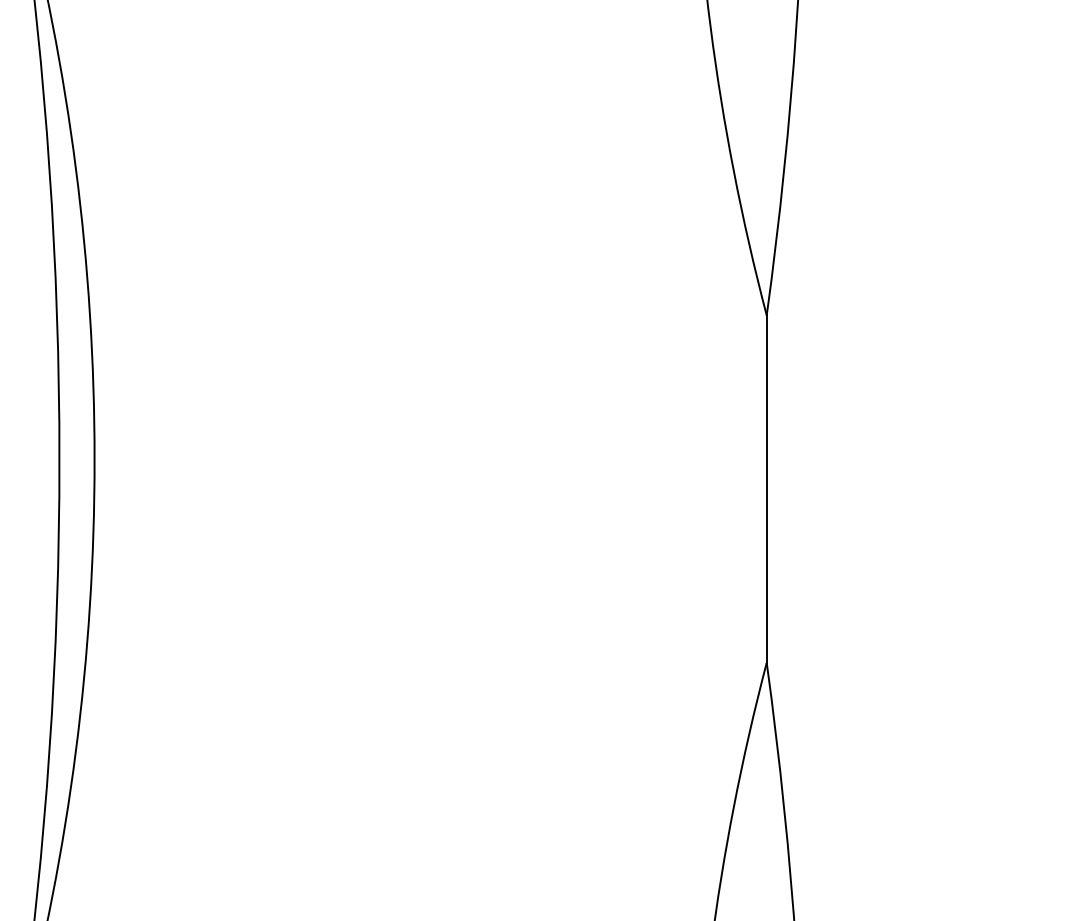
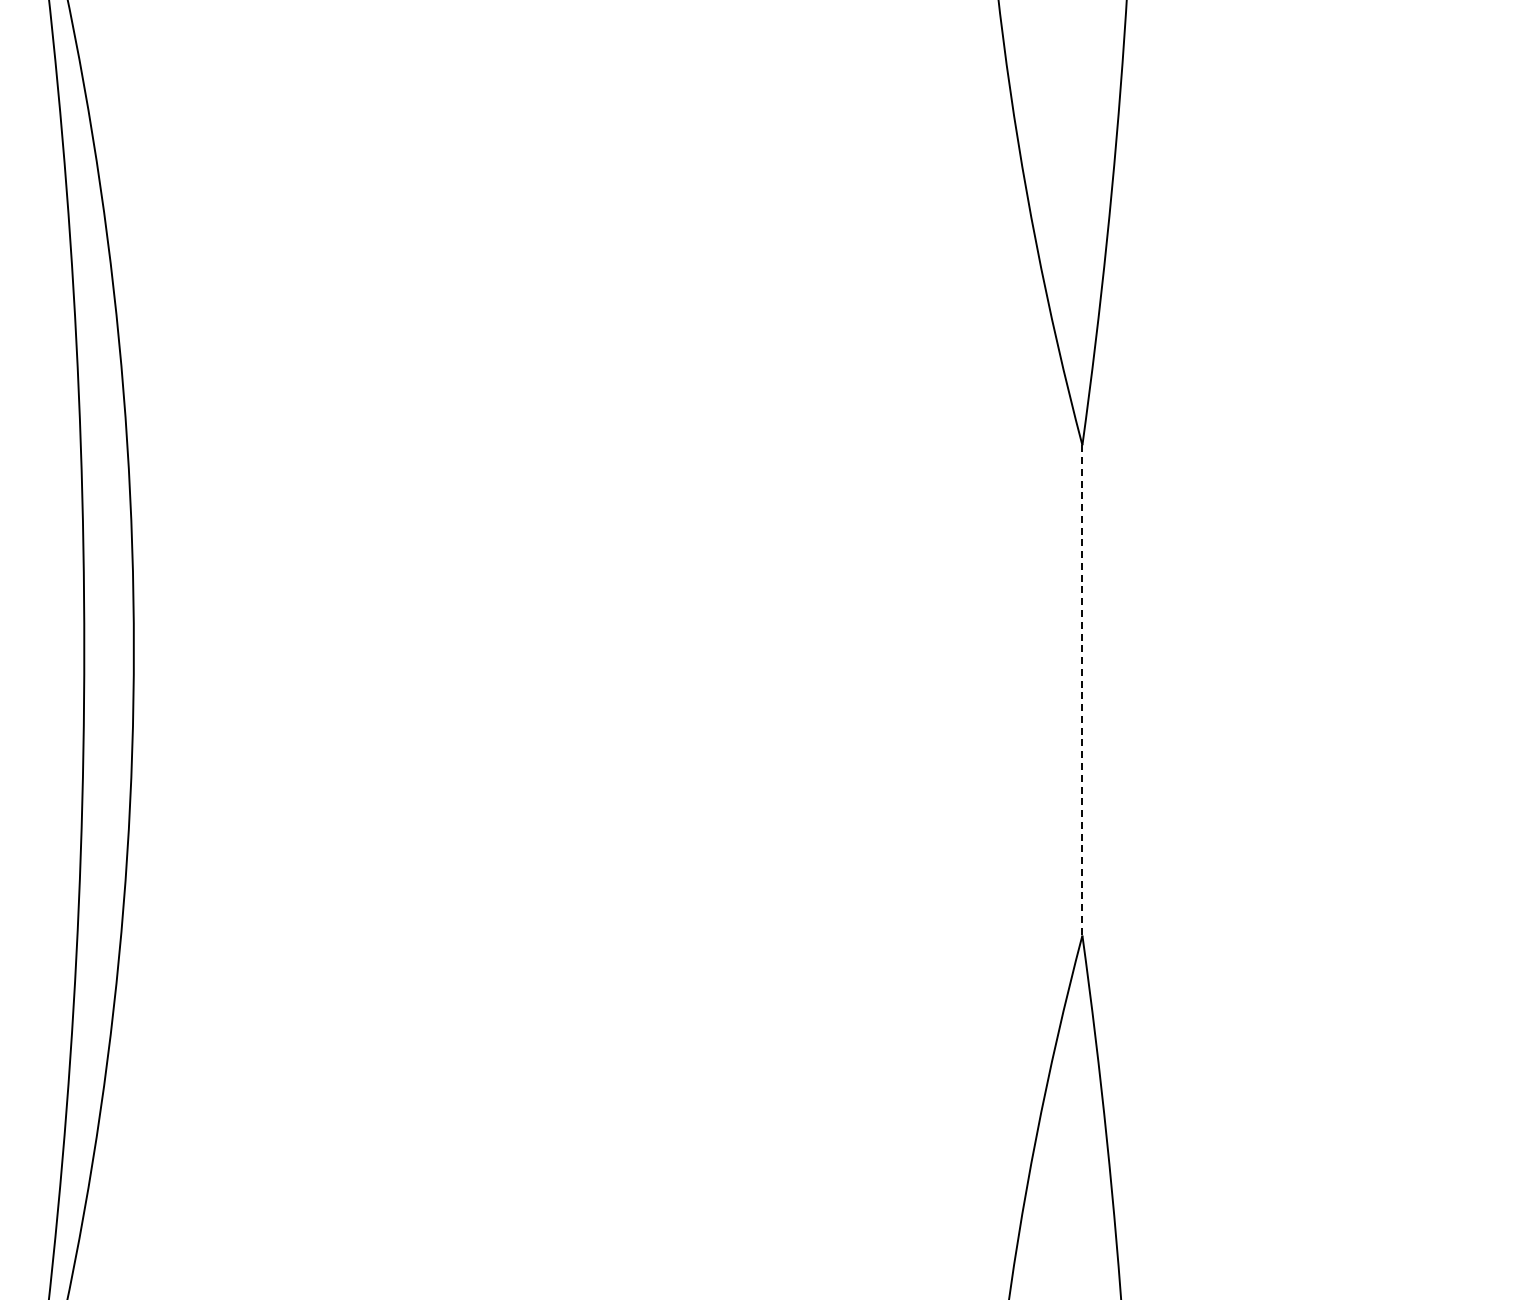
line: (766, 489) -> (1082, 690), solid -> dashed

